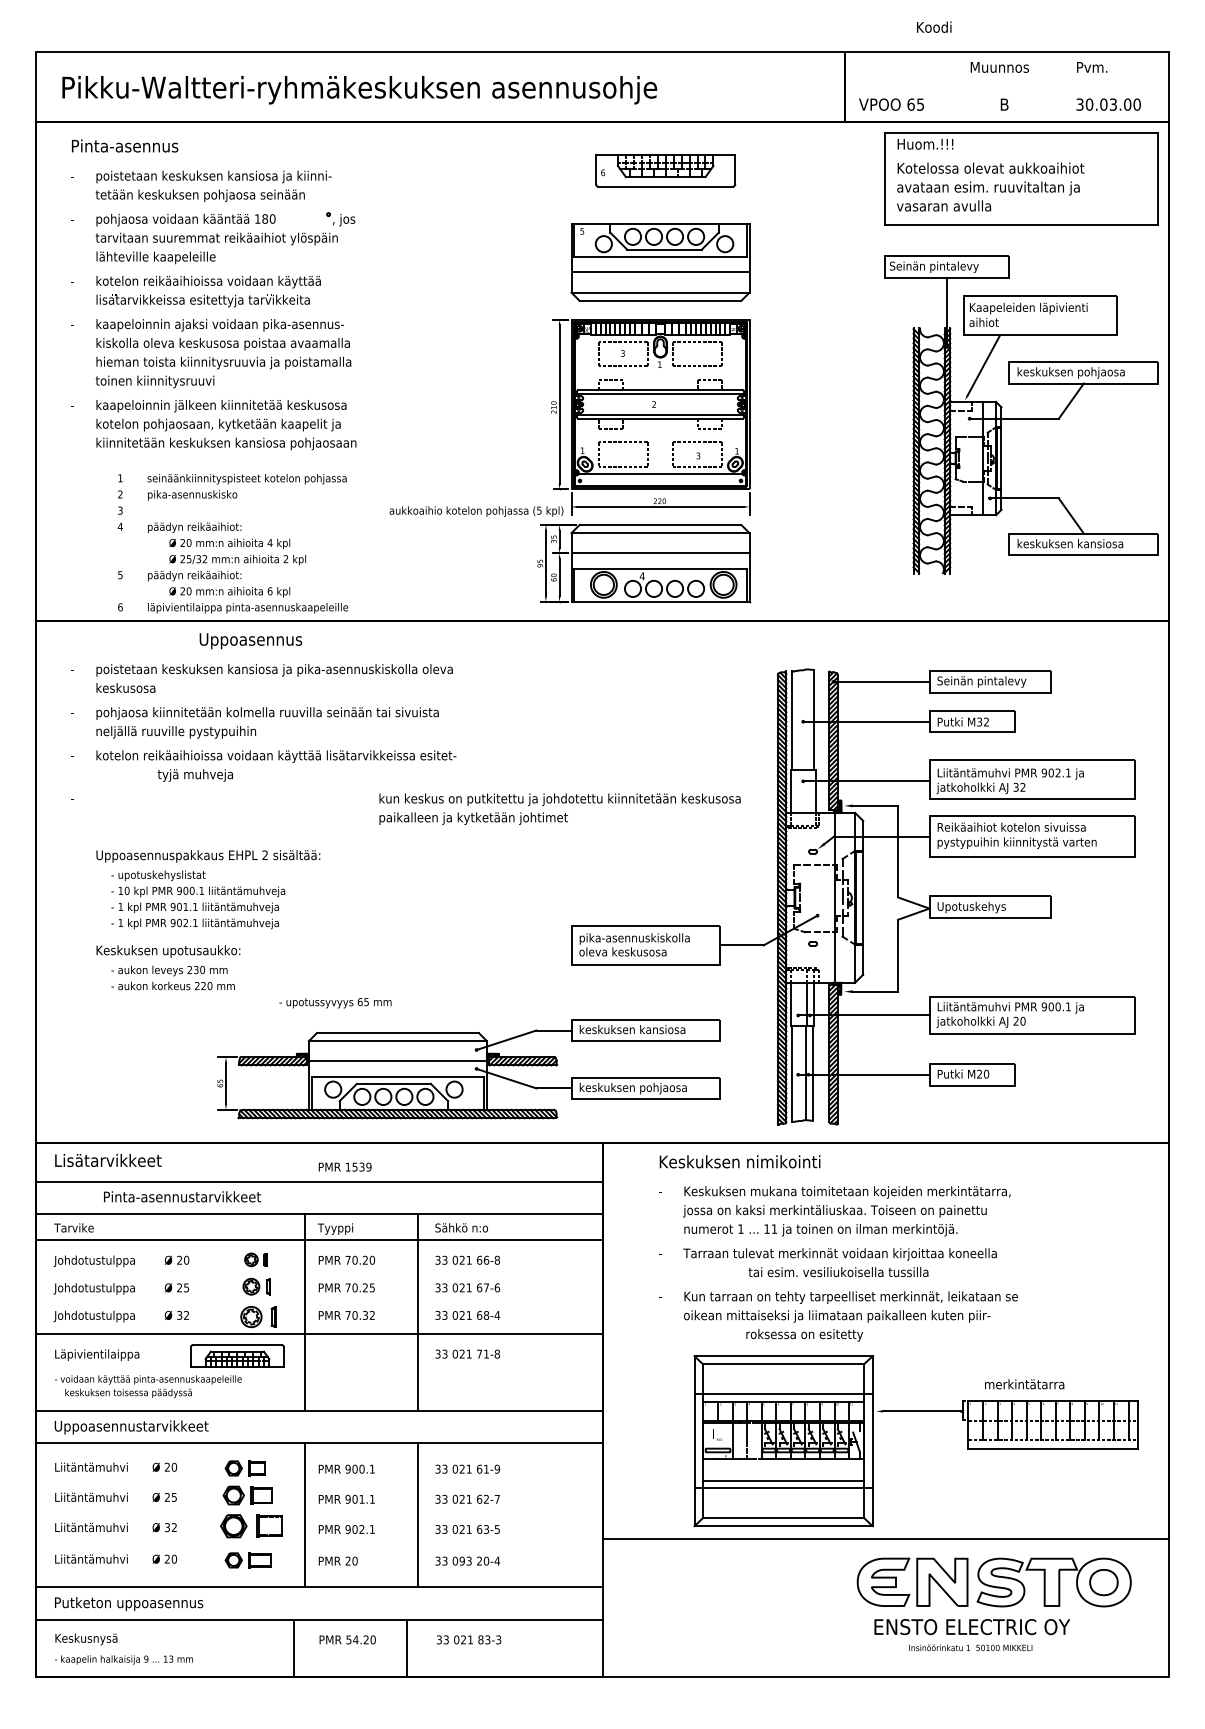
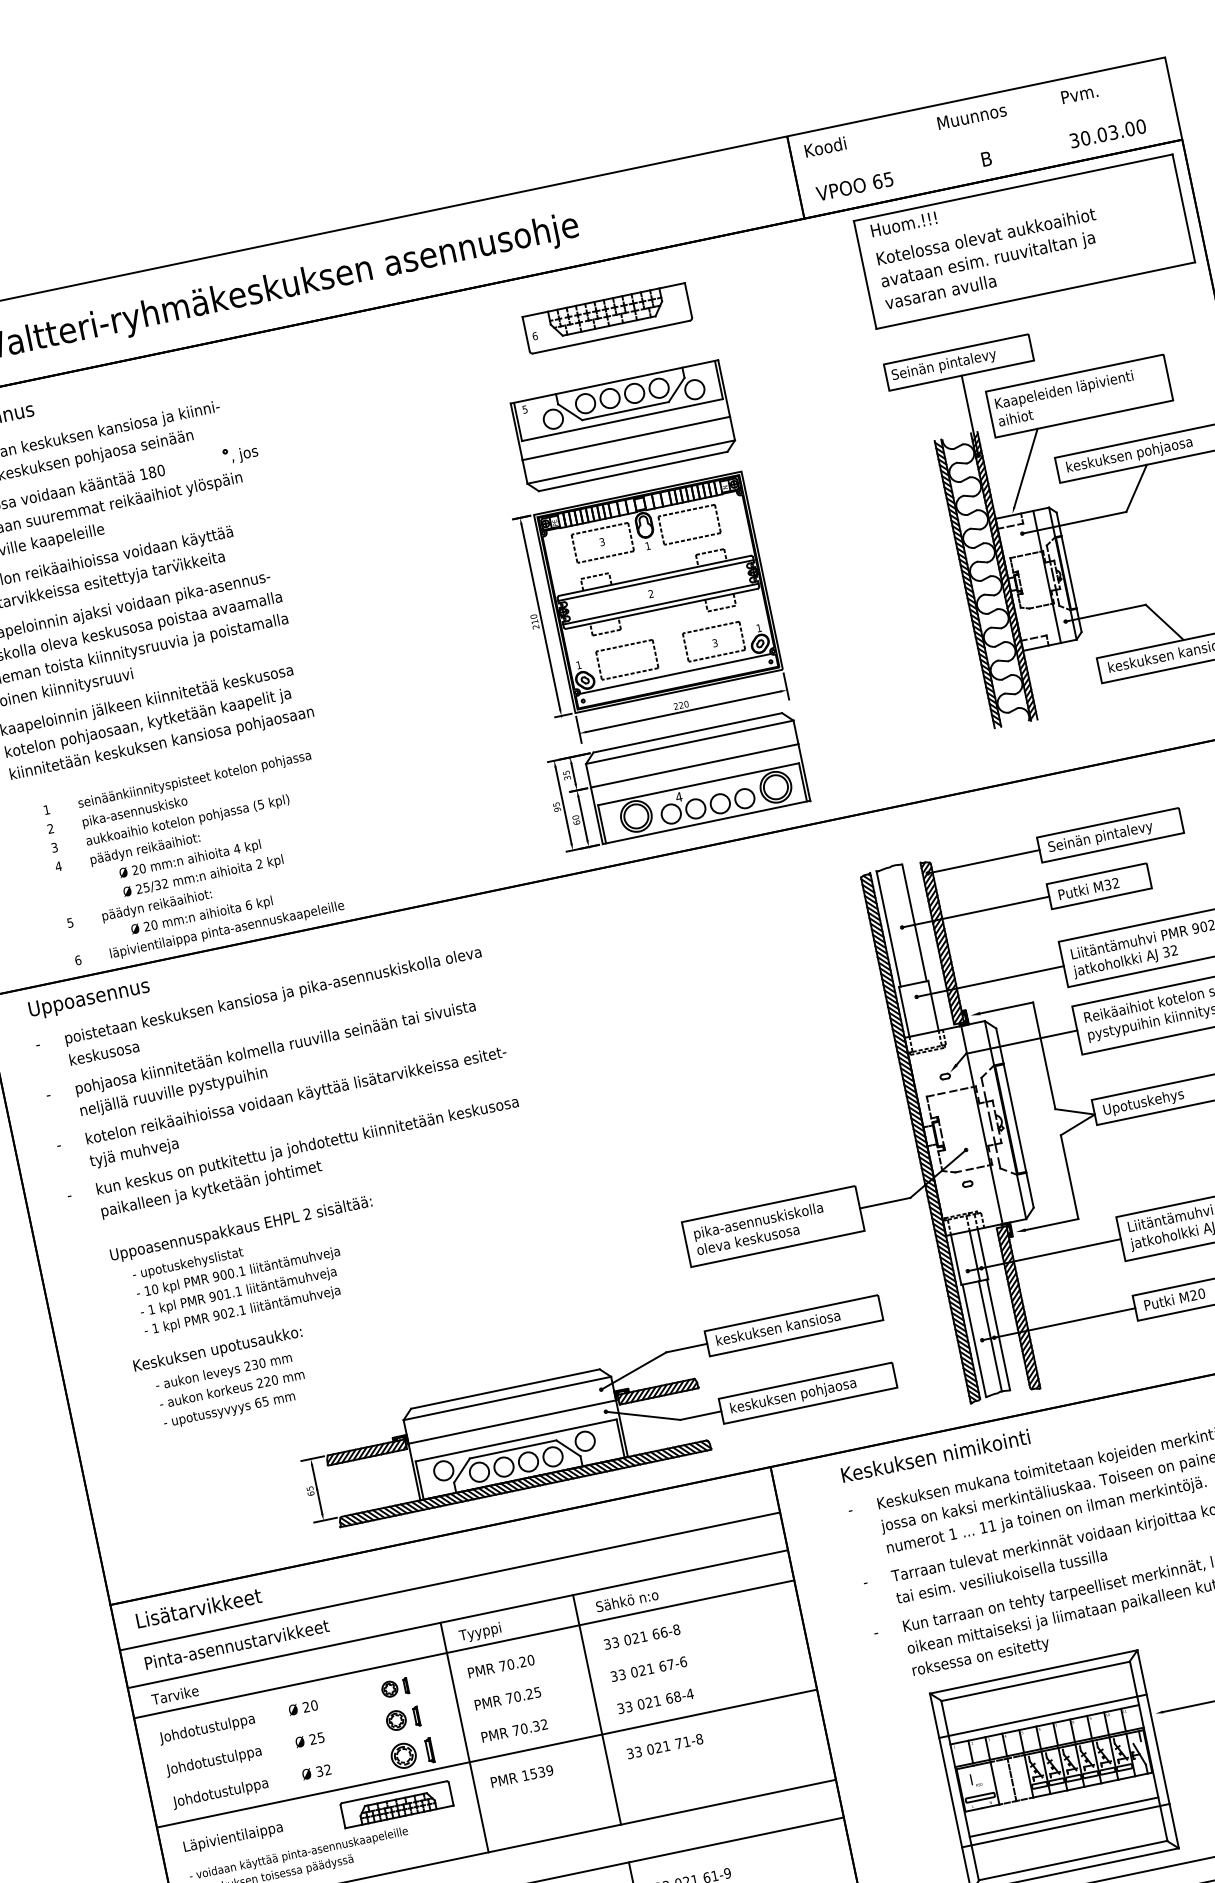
text: (934, 26) -> (825, 146), moved
text: (476, 511) -> (187, 820), moved
text: (250, 641) -> (88, 999), moved
text: (194, 775) -> (133, 1153), moved
text: (559, 808) -> (309, 1156), moved
text: (335, 1003) -> (229, 1410), moved
text: (344, 1166) -> (521, 1775), moved
text: (182, 1196) -> (236, 1644), moved
text: (838, 1272) -> (1001, 1576), moved
text: (804, 1335) -> (980, 1657), moved

